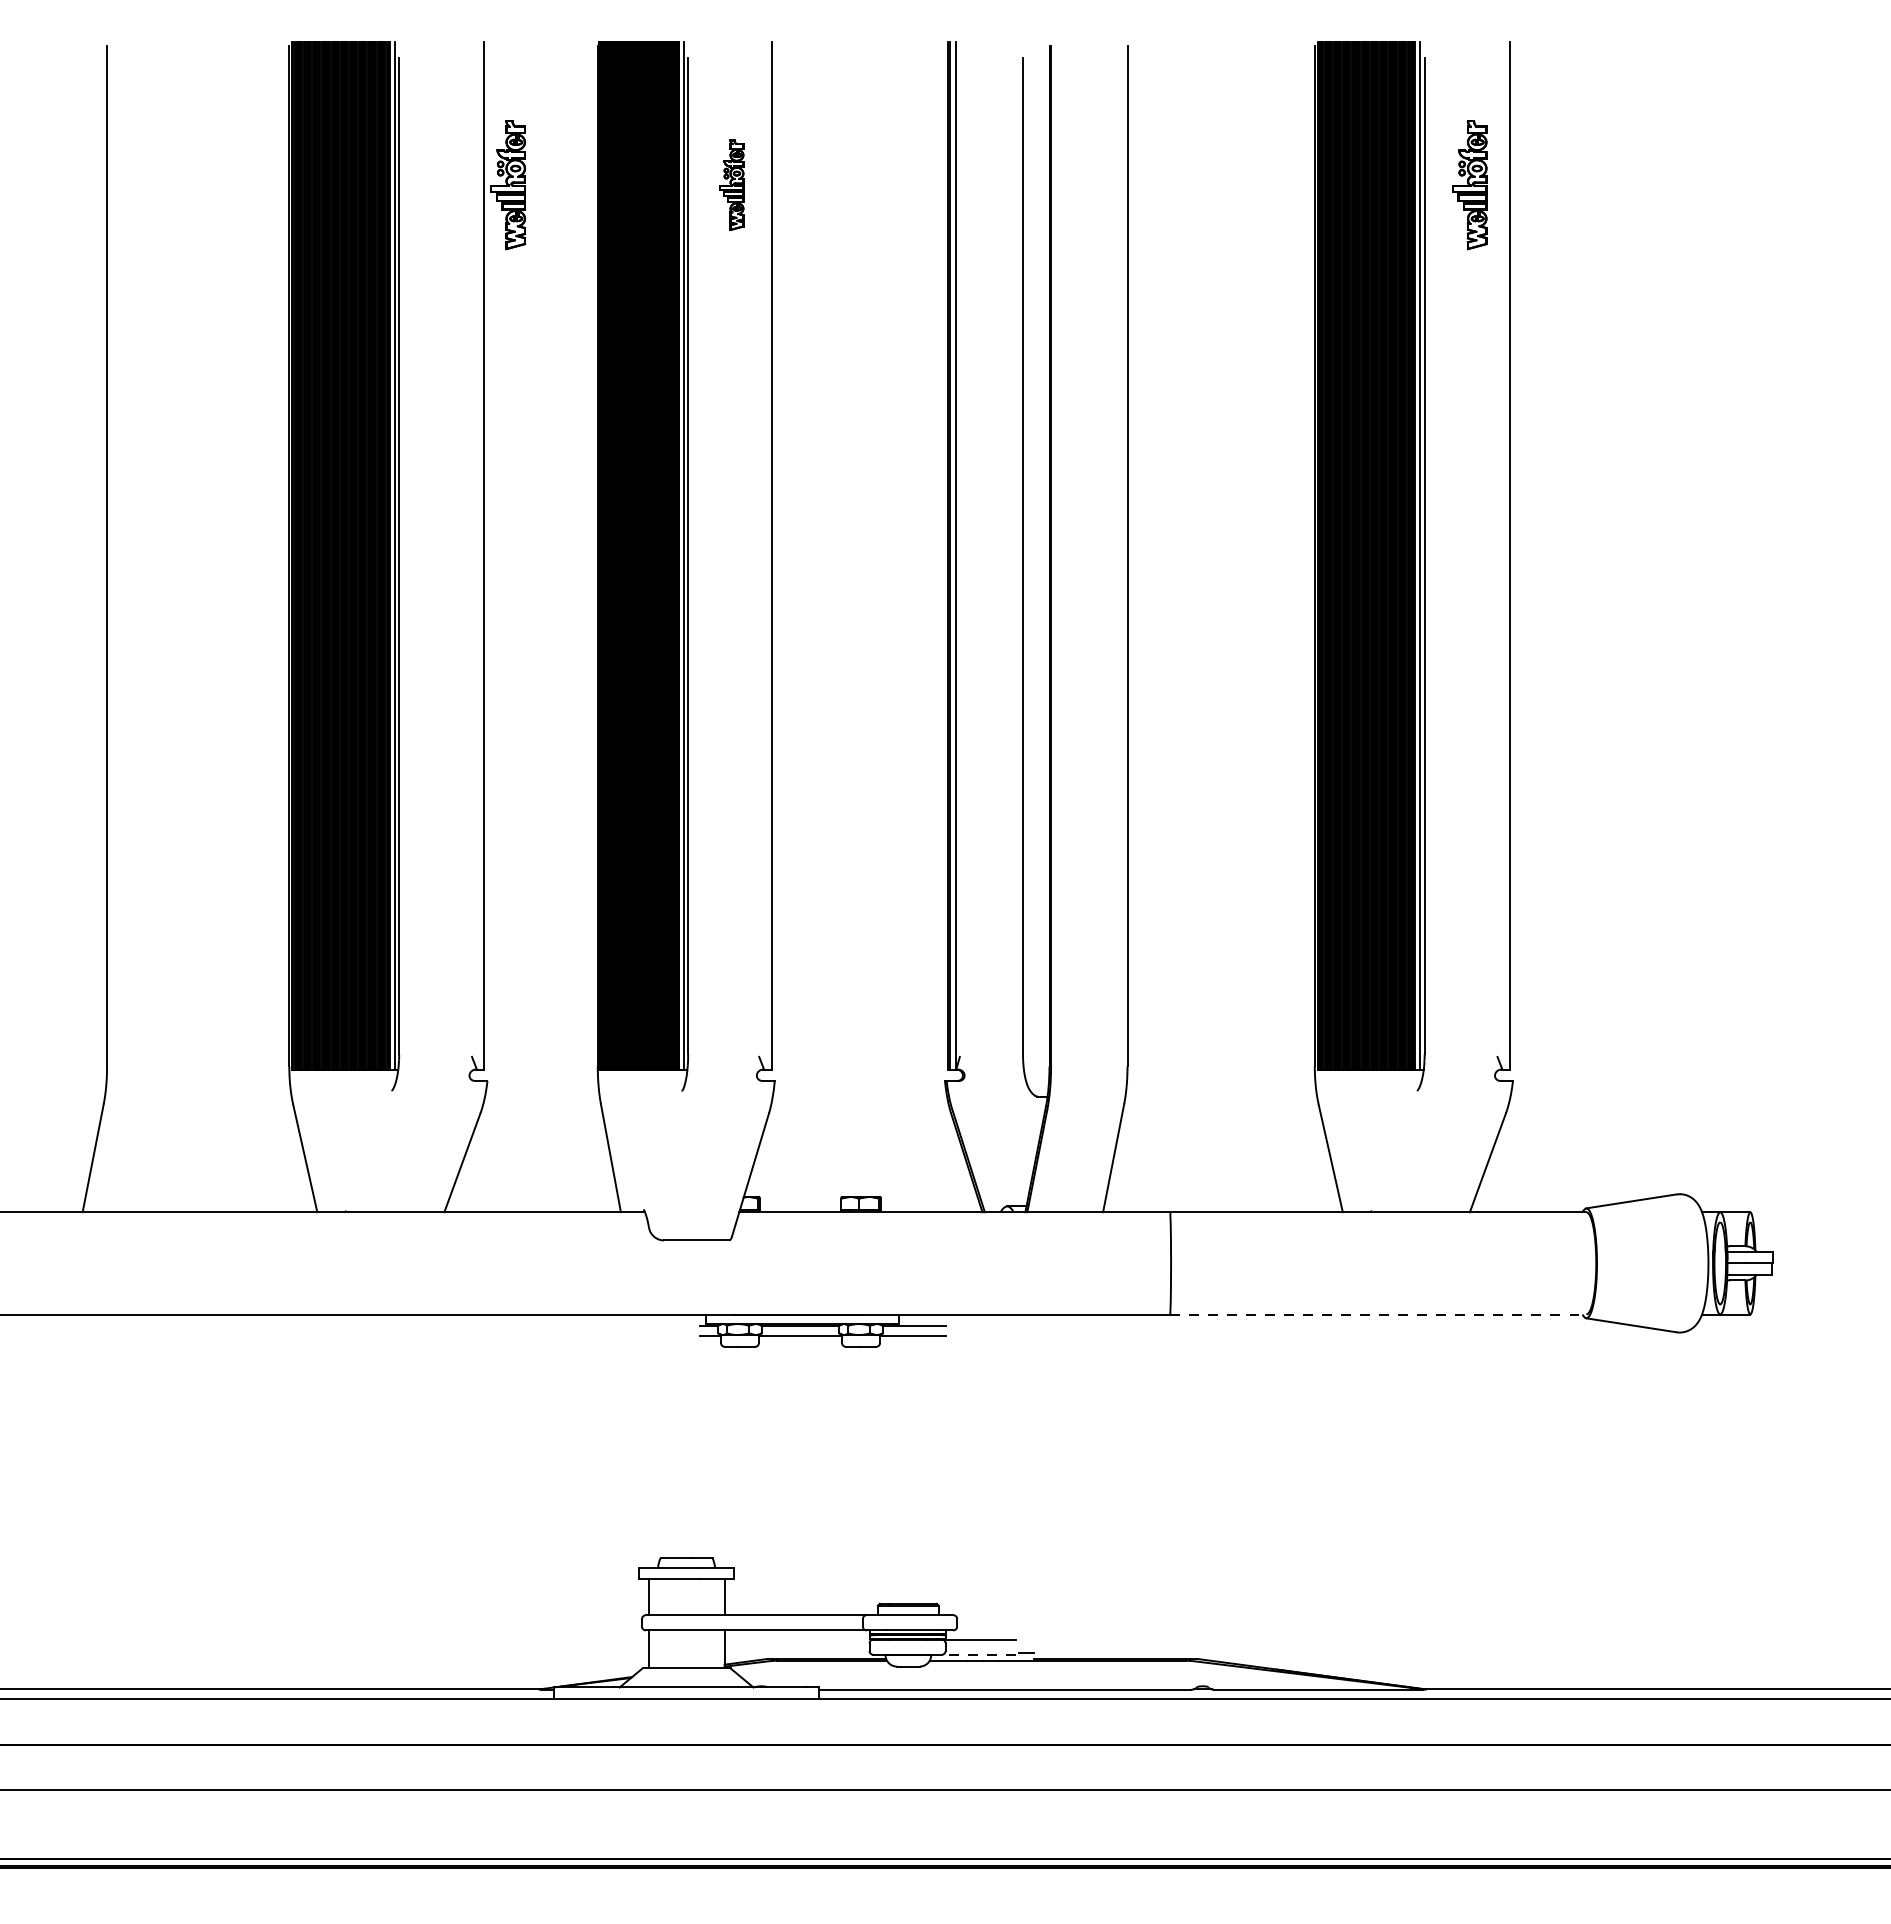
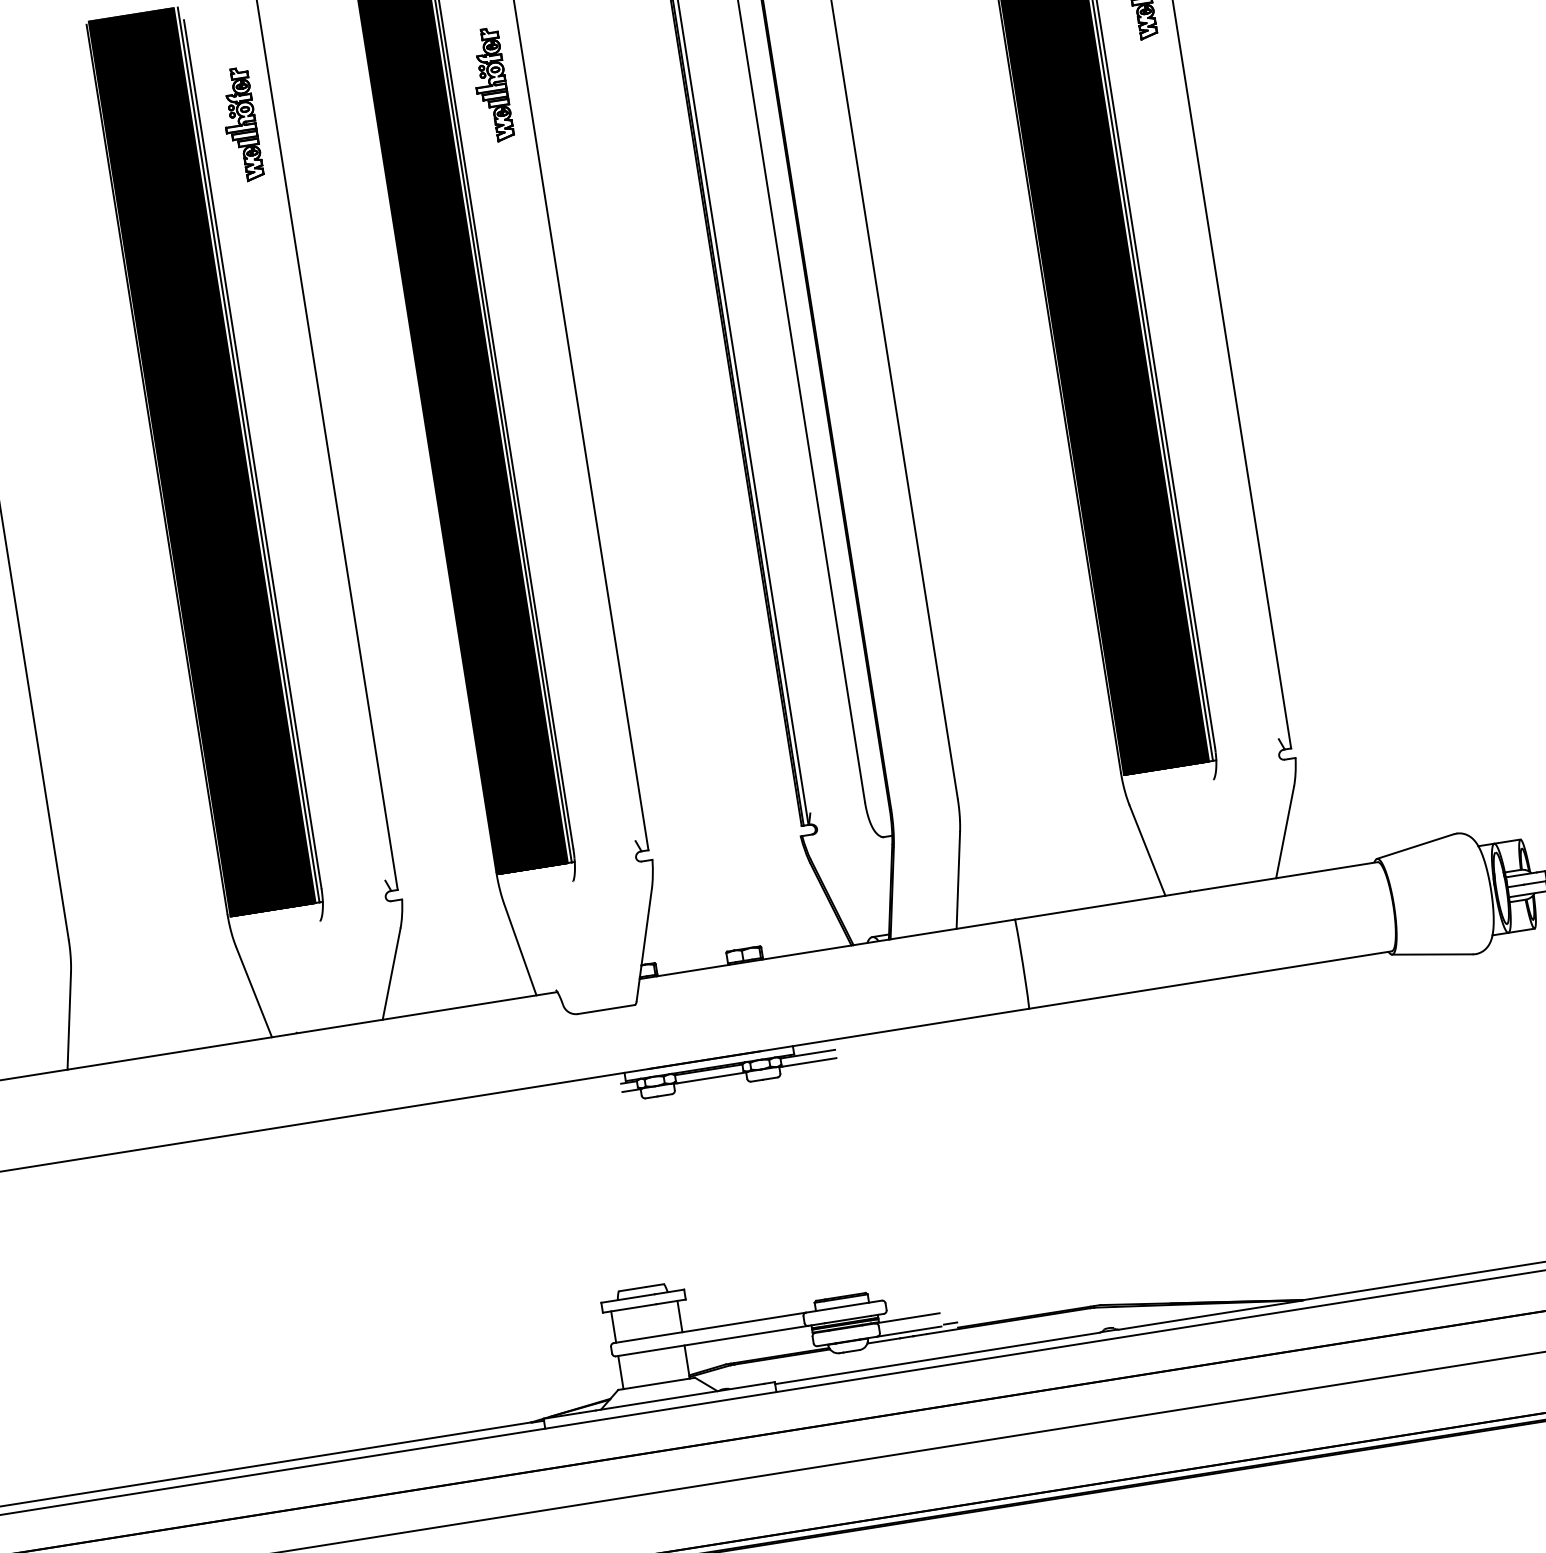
part: (508, 185) -> (241, 125), moved
part: (731, 185) -> (491, 85), size x1.43
line: (1378, 1314) -> (1210, 979), dashed -> solid
line: (978, 1654) -> (909, 1331), dashed -> solid

